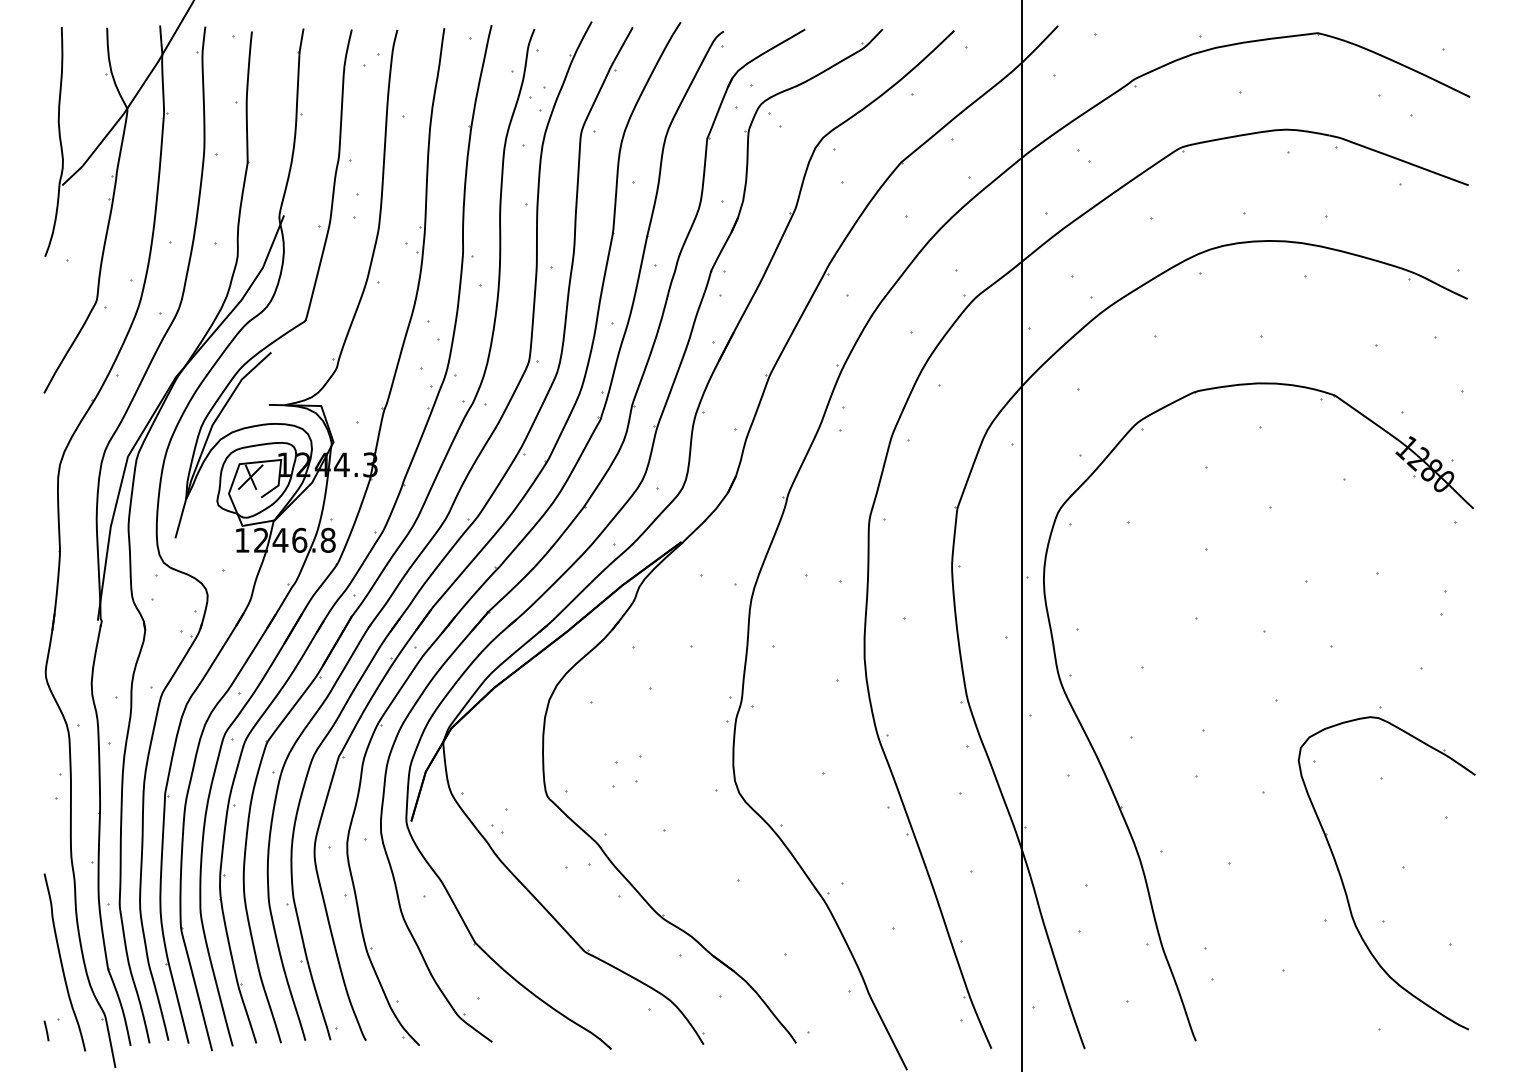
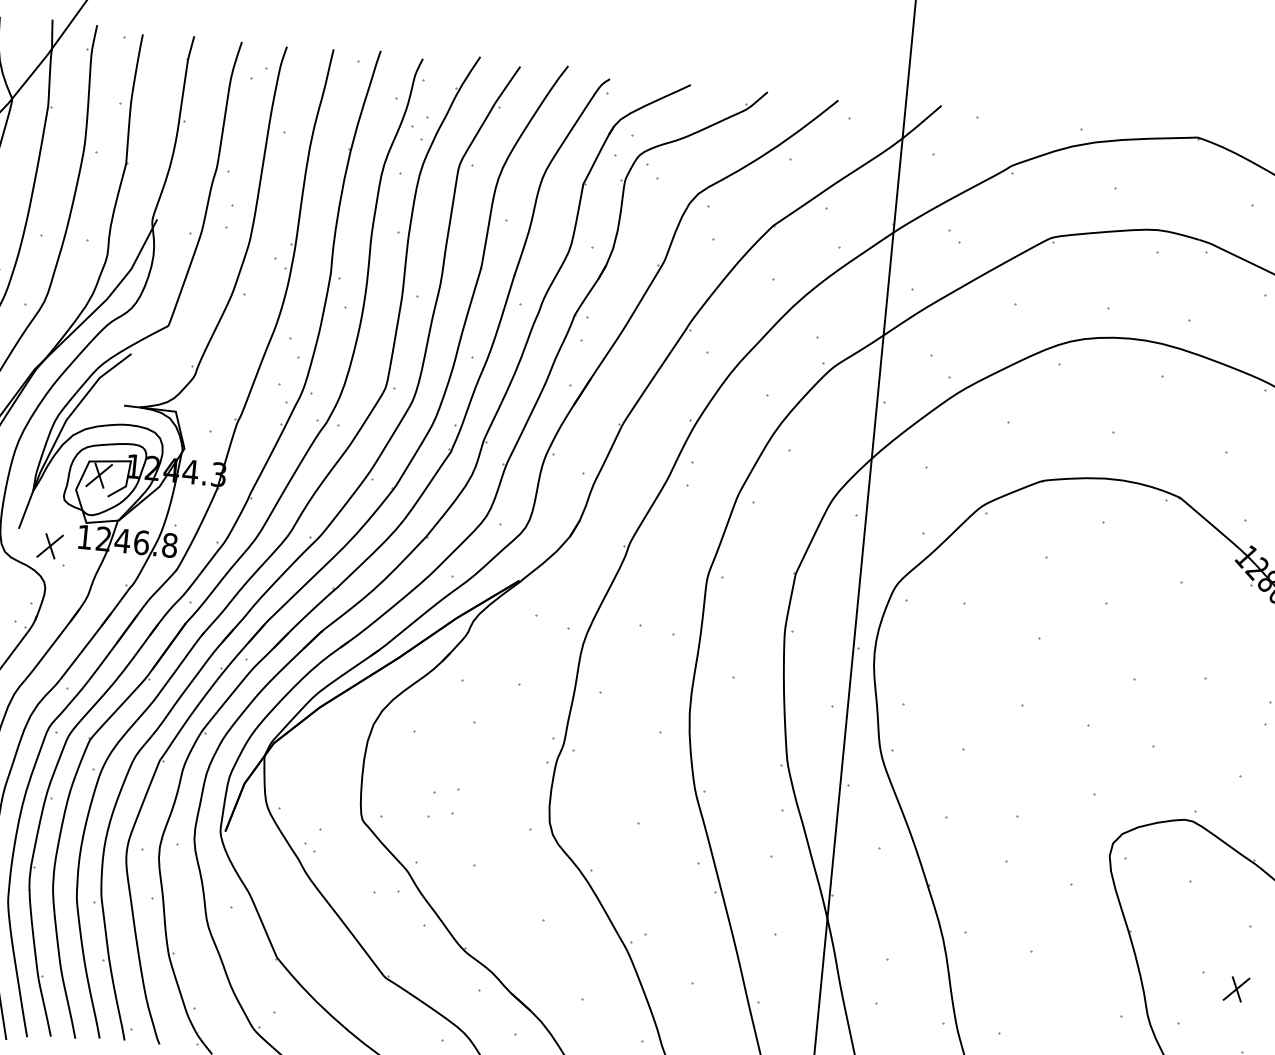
part: (208, 552) -> (50, 546), added
part: (1438, 881) -> (1236, 988), added

